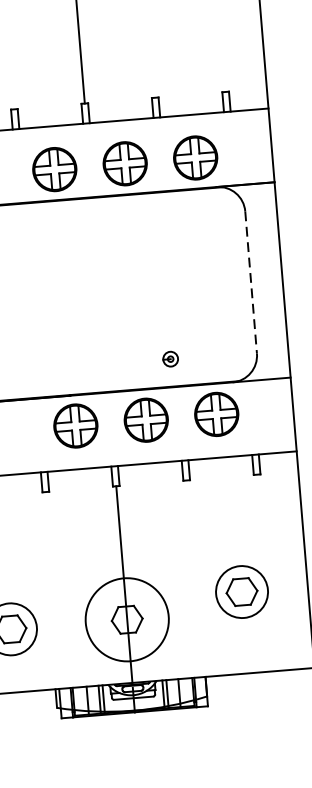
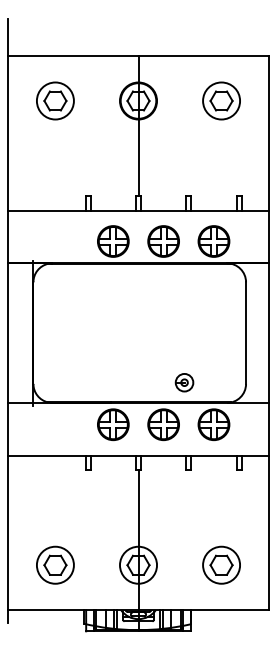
line: (251, 283) -> (246, 333), dashed -> solid
part: (170, 358) -> (184, 382), size x1.67
part: (241, 591) -> (221, 564), moved
circle: (127, 618) -> (138, 564), size x0.62

